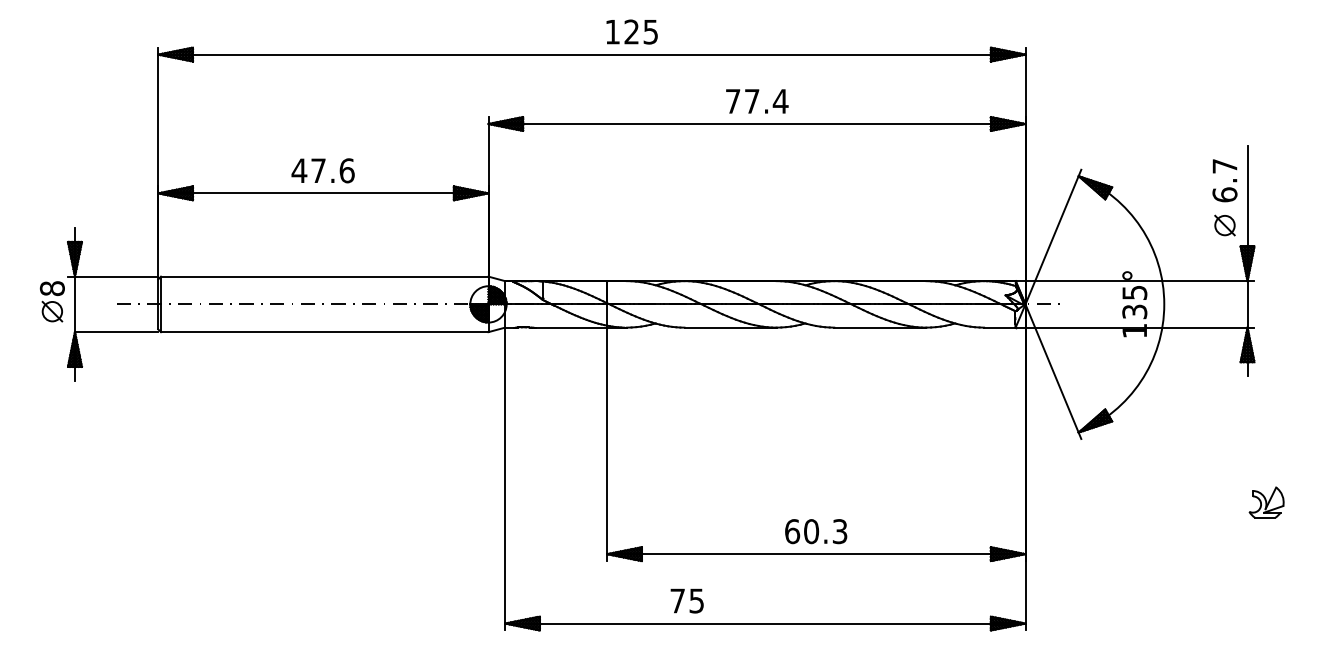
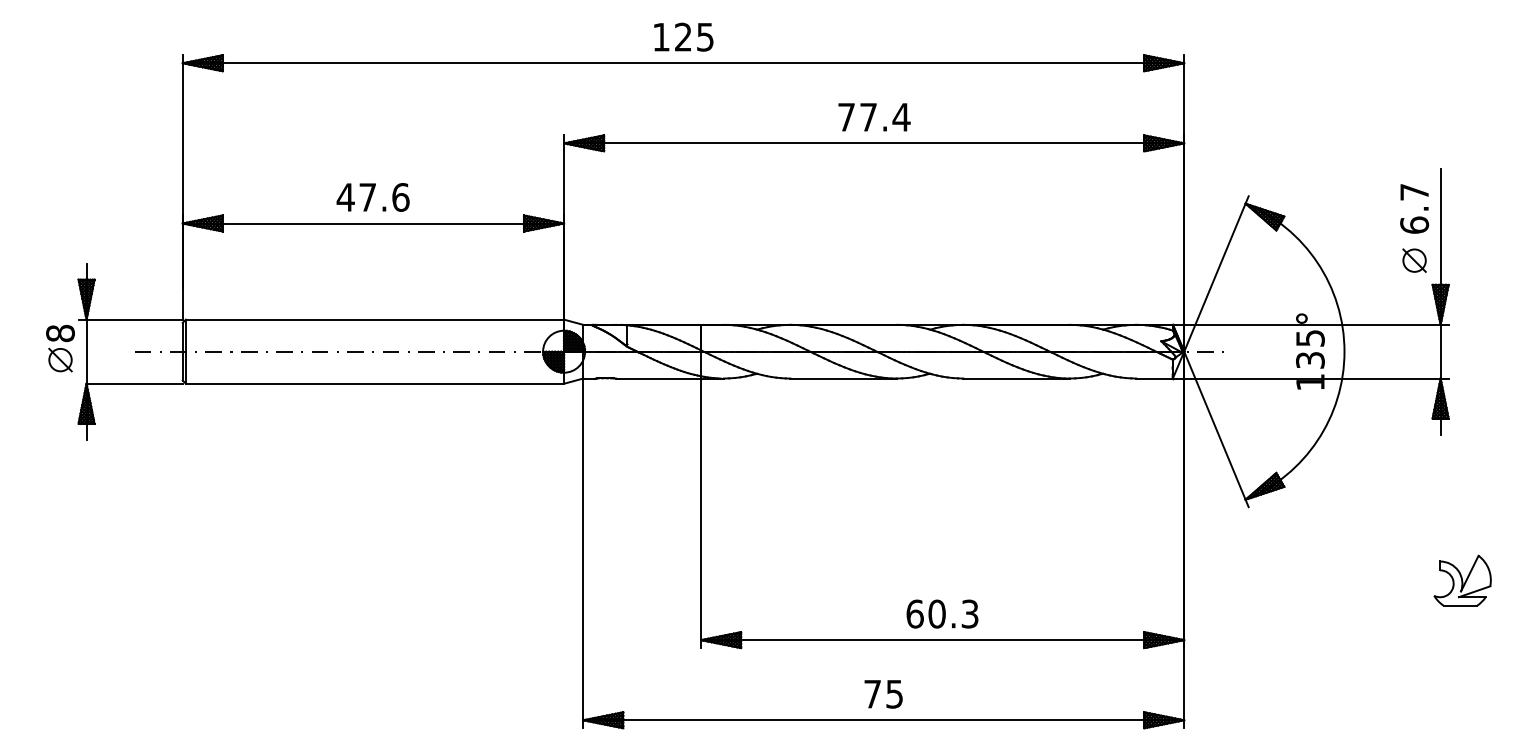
text: (631, 31) -> (683, 36), moved
part: (1266, 502) -> (1462, 580), size x1.43
text: (686, 600) -> (882, 693), moved

